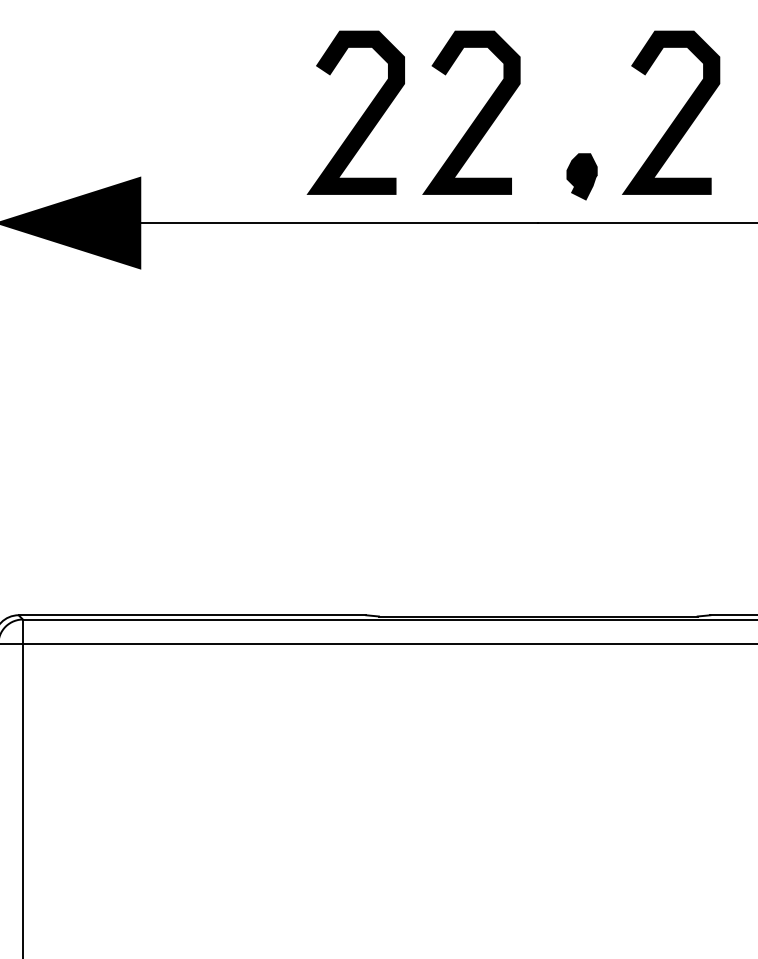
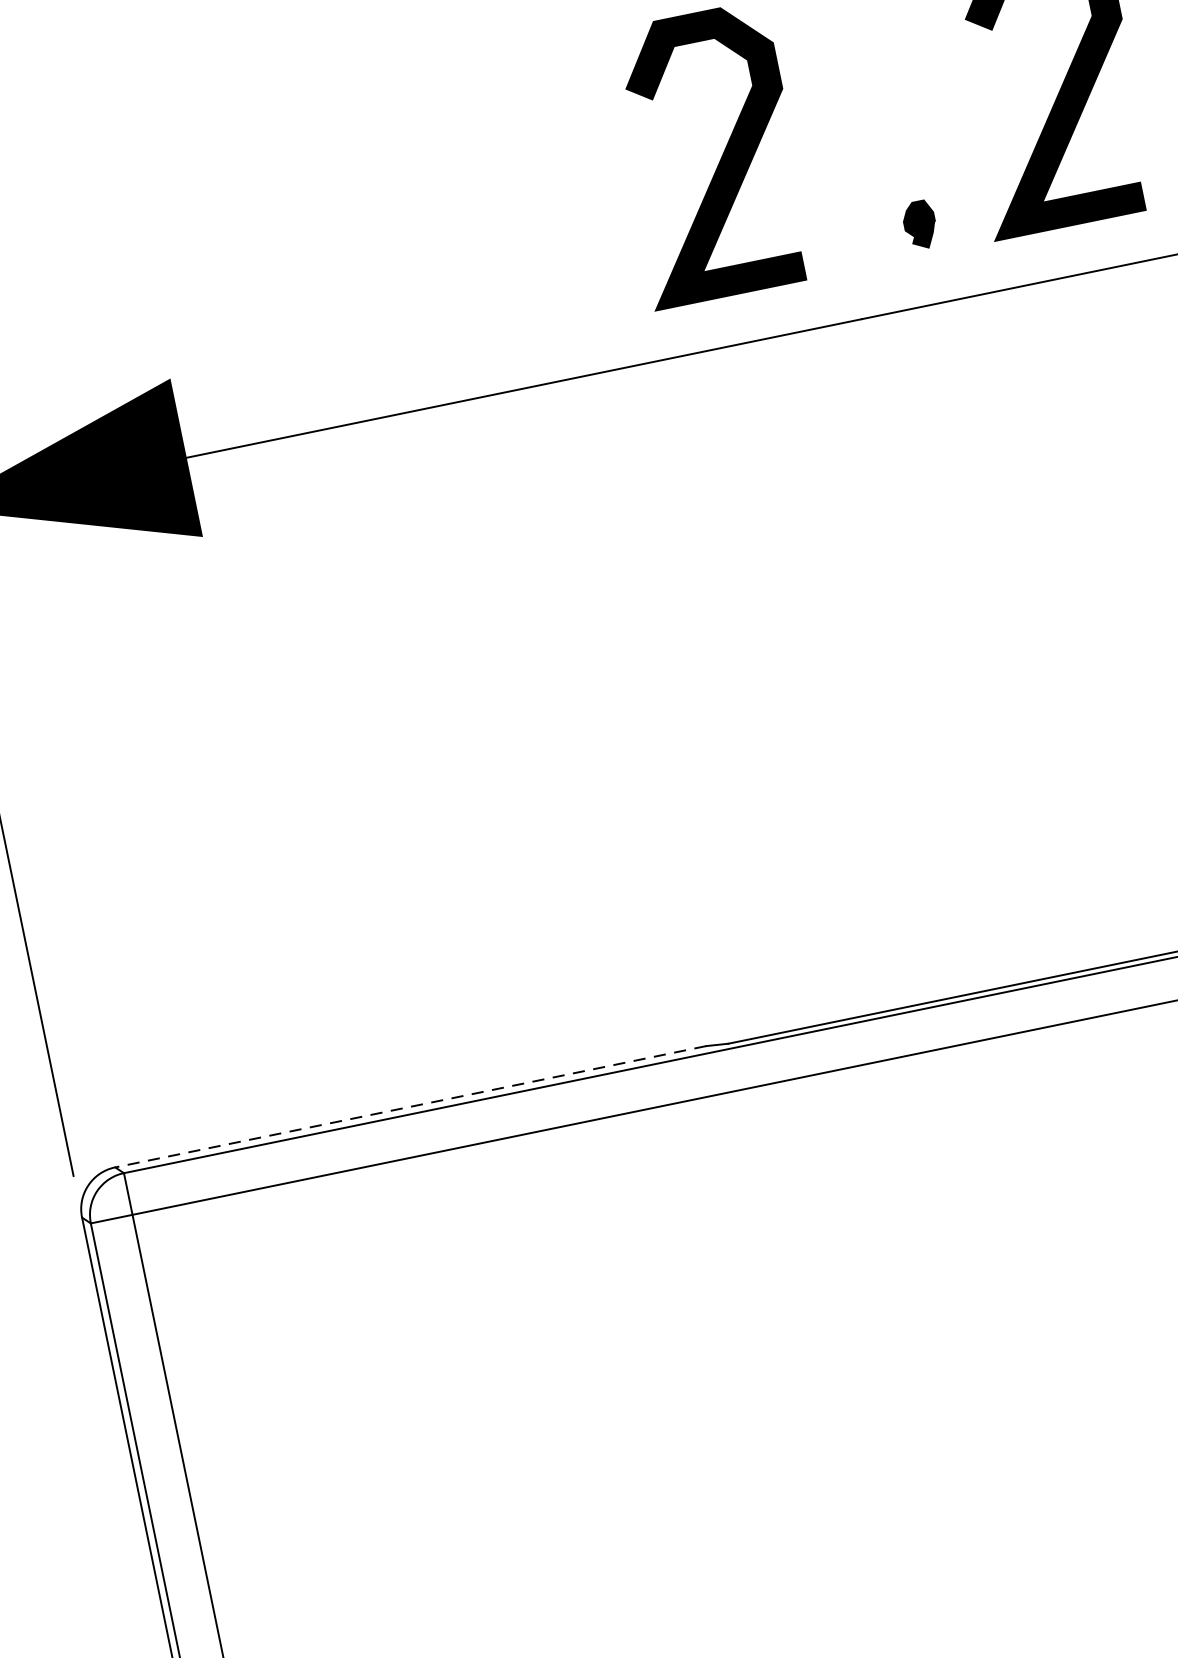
curve: (360, 117) -> (522, 201), removed
part: (581, 176) -> (919, 224), size x0.6
line: (192, 615) -> (410, 1107), solid -> dashed

